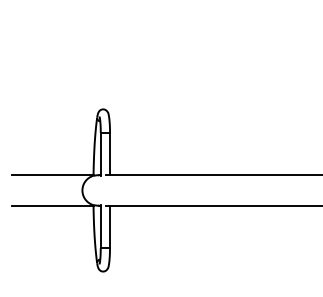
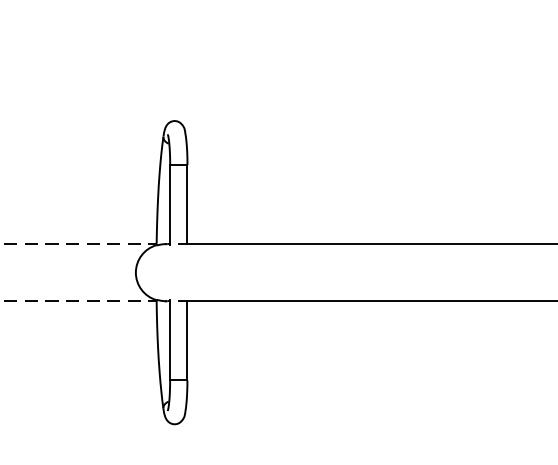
line: (52, 175) -> (79, 244), solid -> dashed
line: (52, 205) -> (79, 300), solid -> dashed

